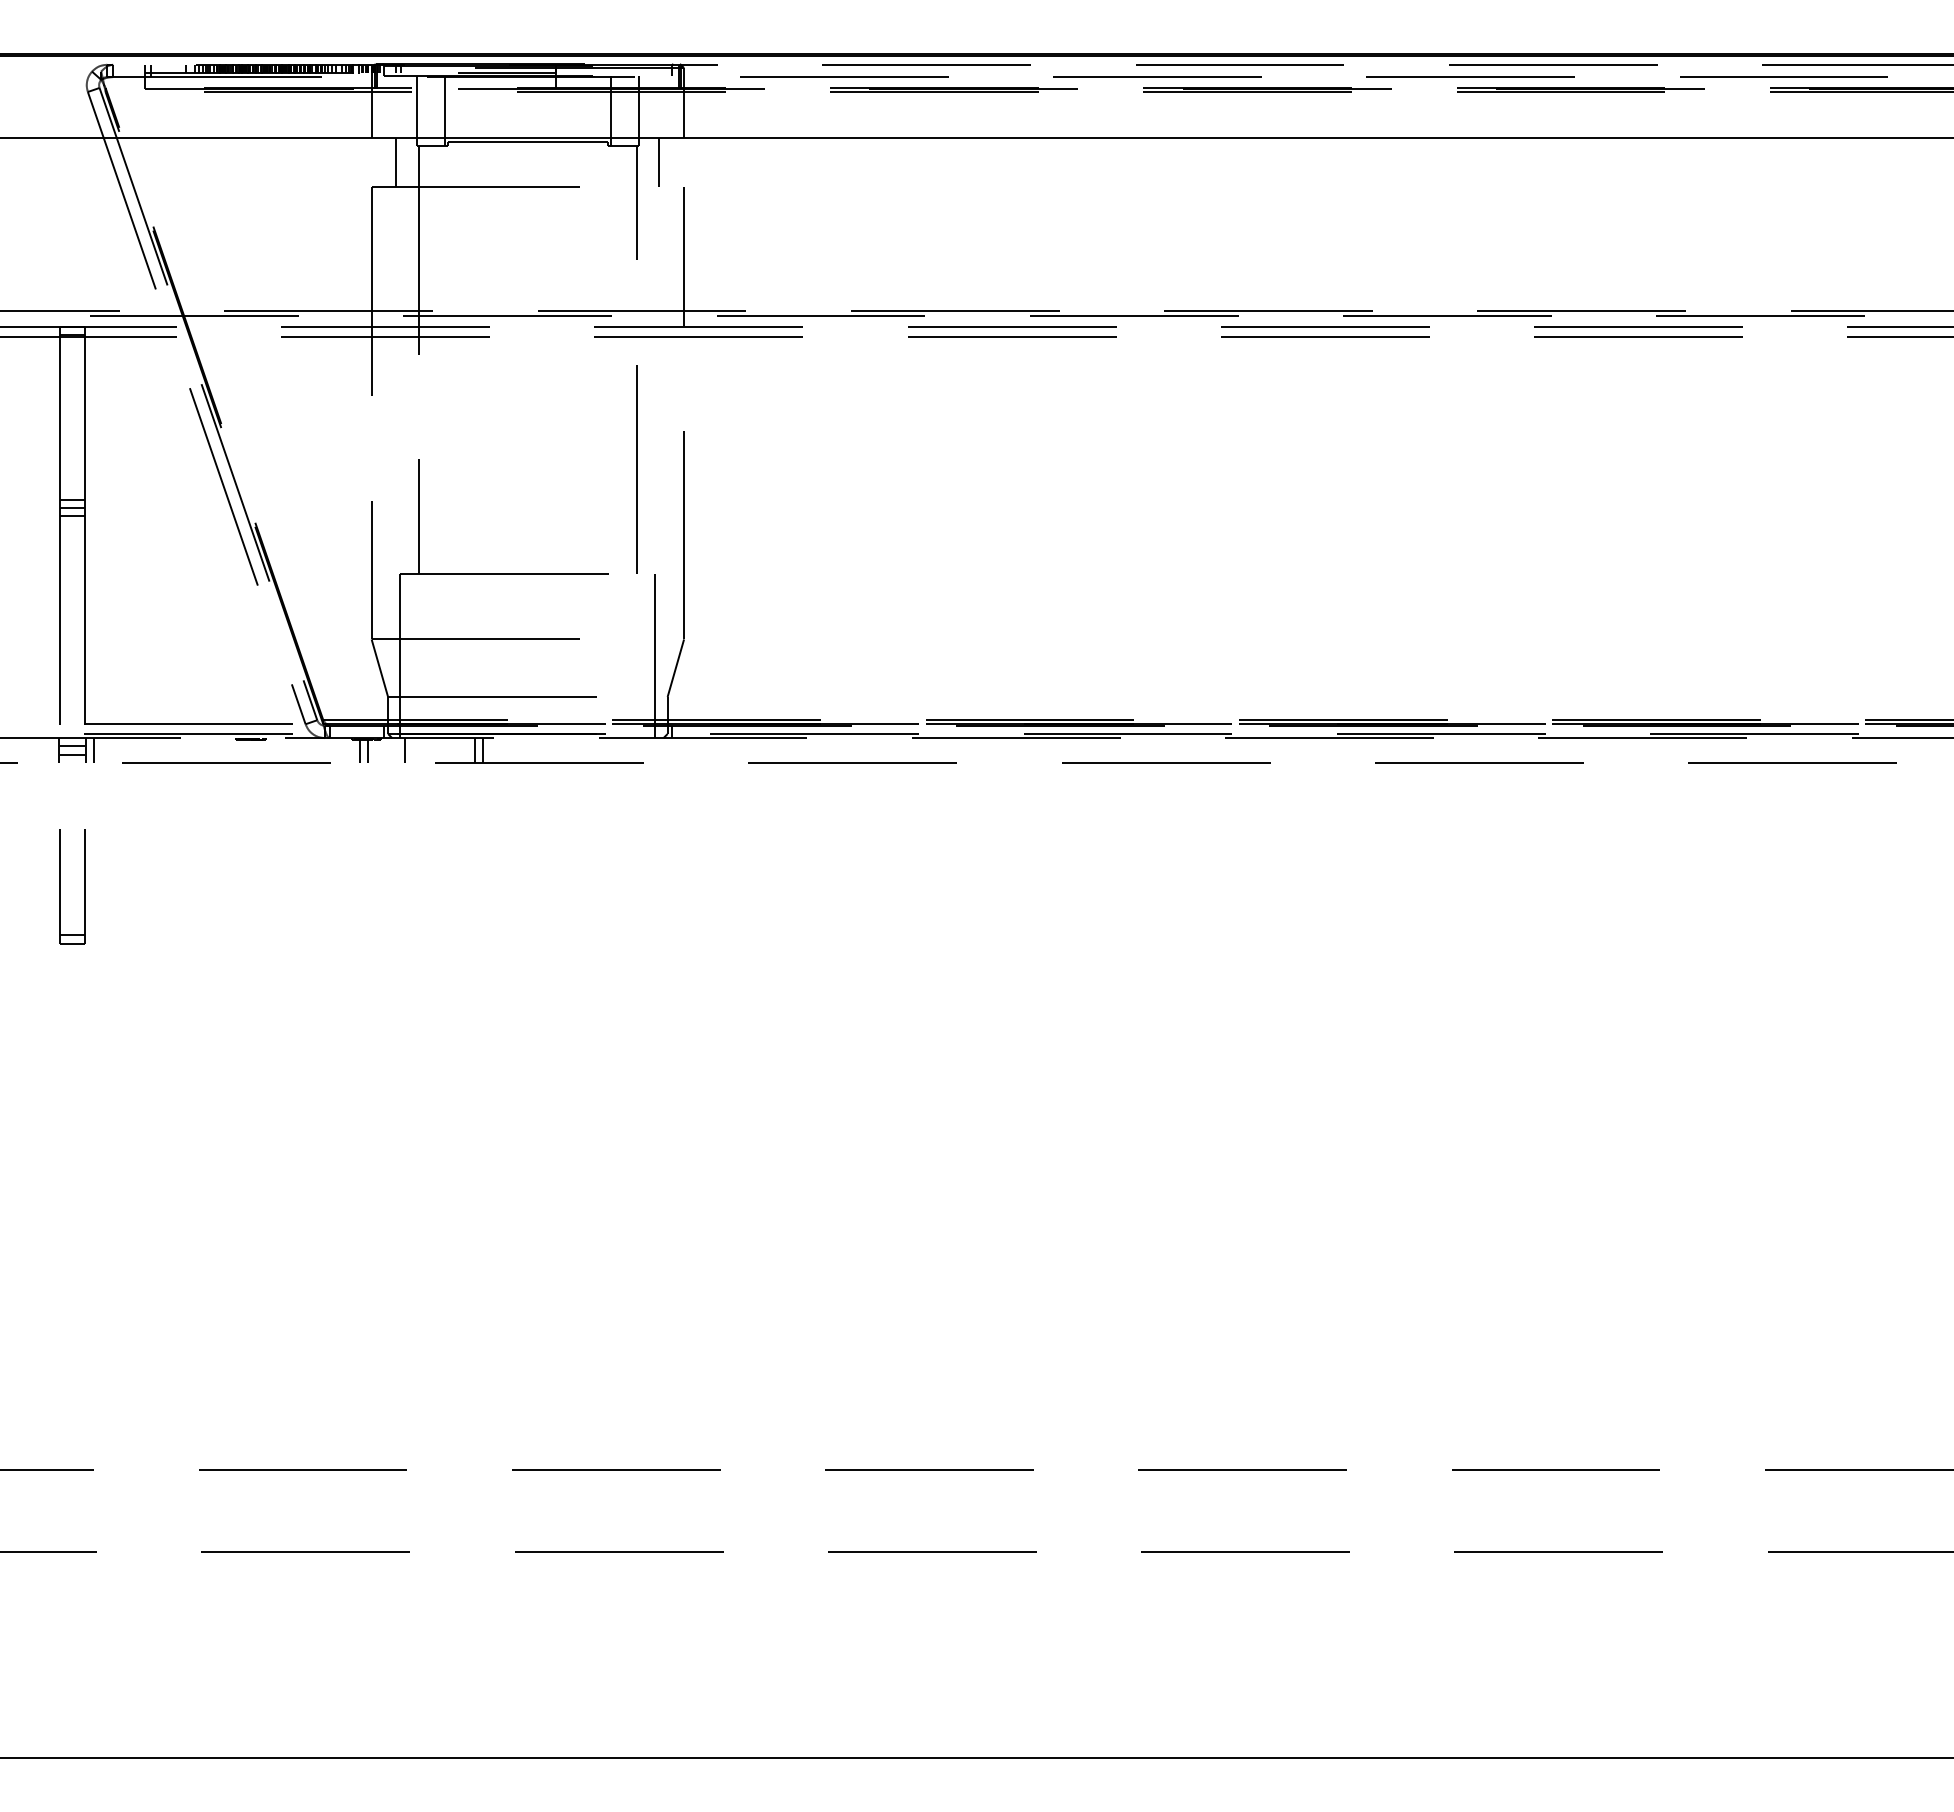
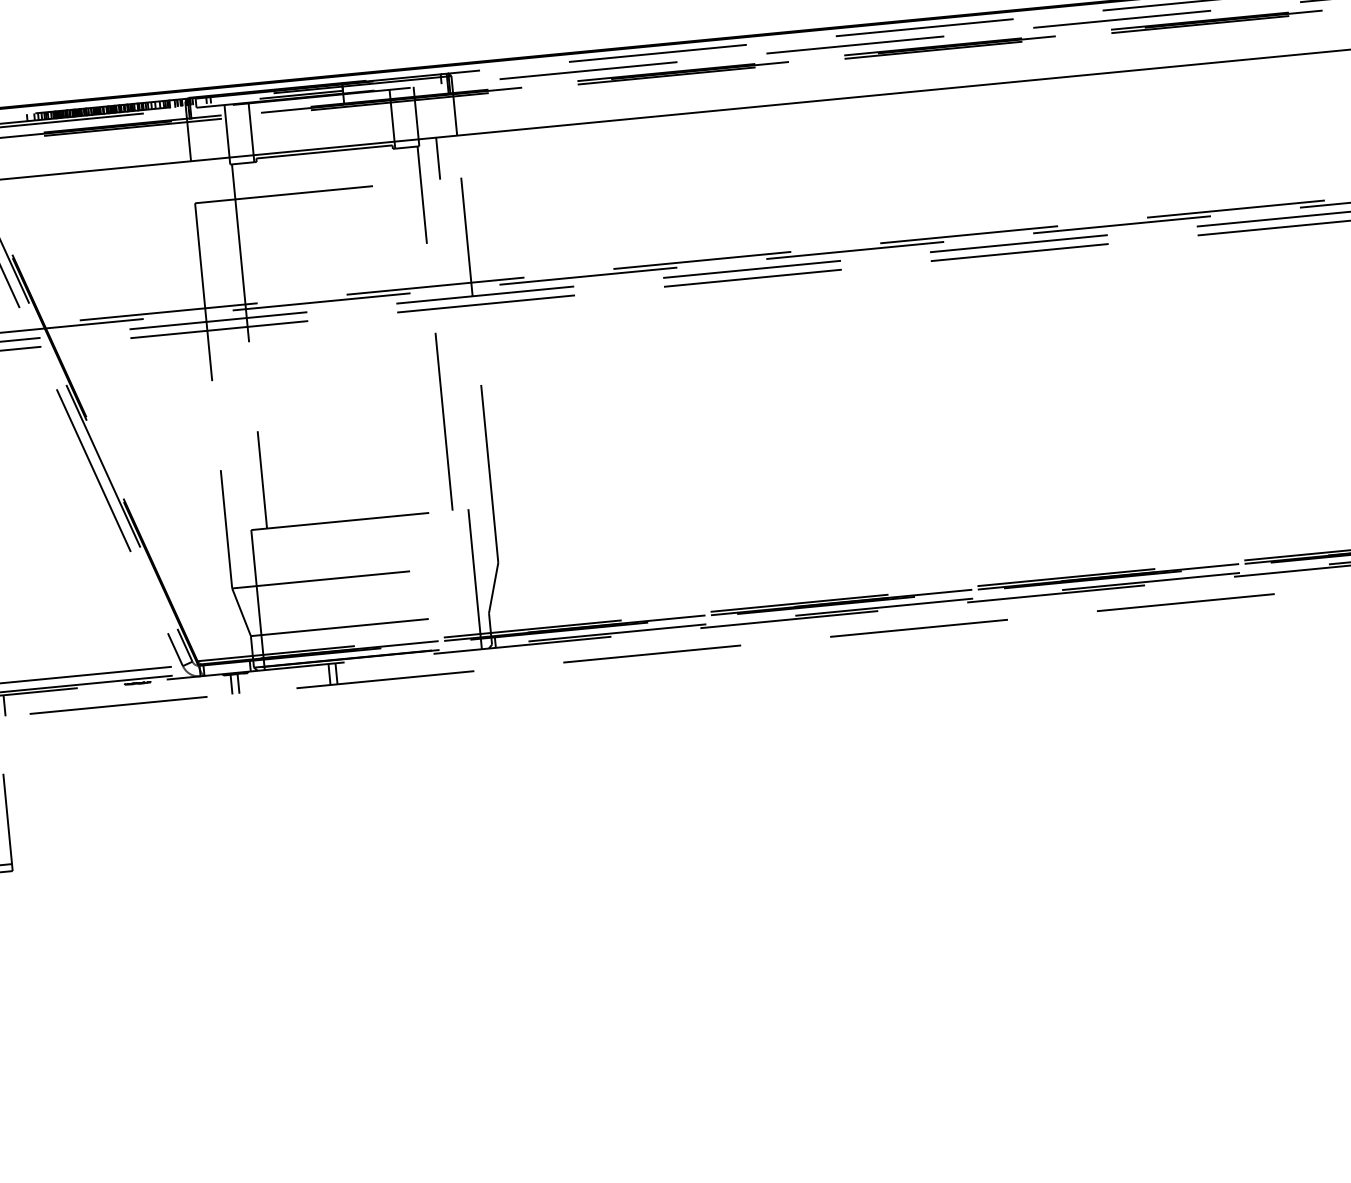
line: (396, 162) -> (214, 180), removed
line: (405, 750) -> (270, 680), removed

